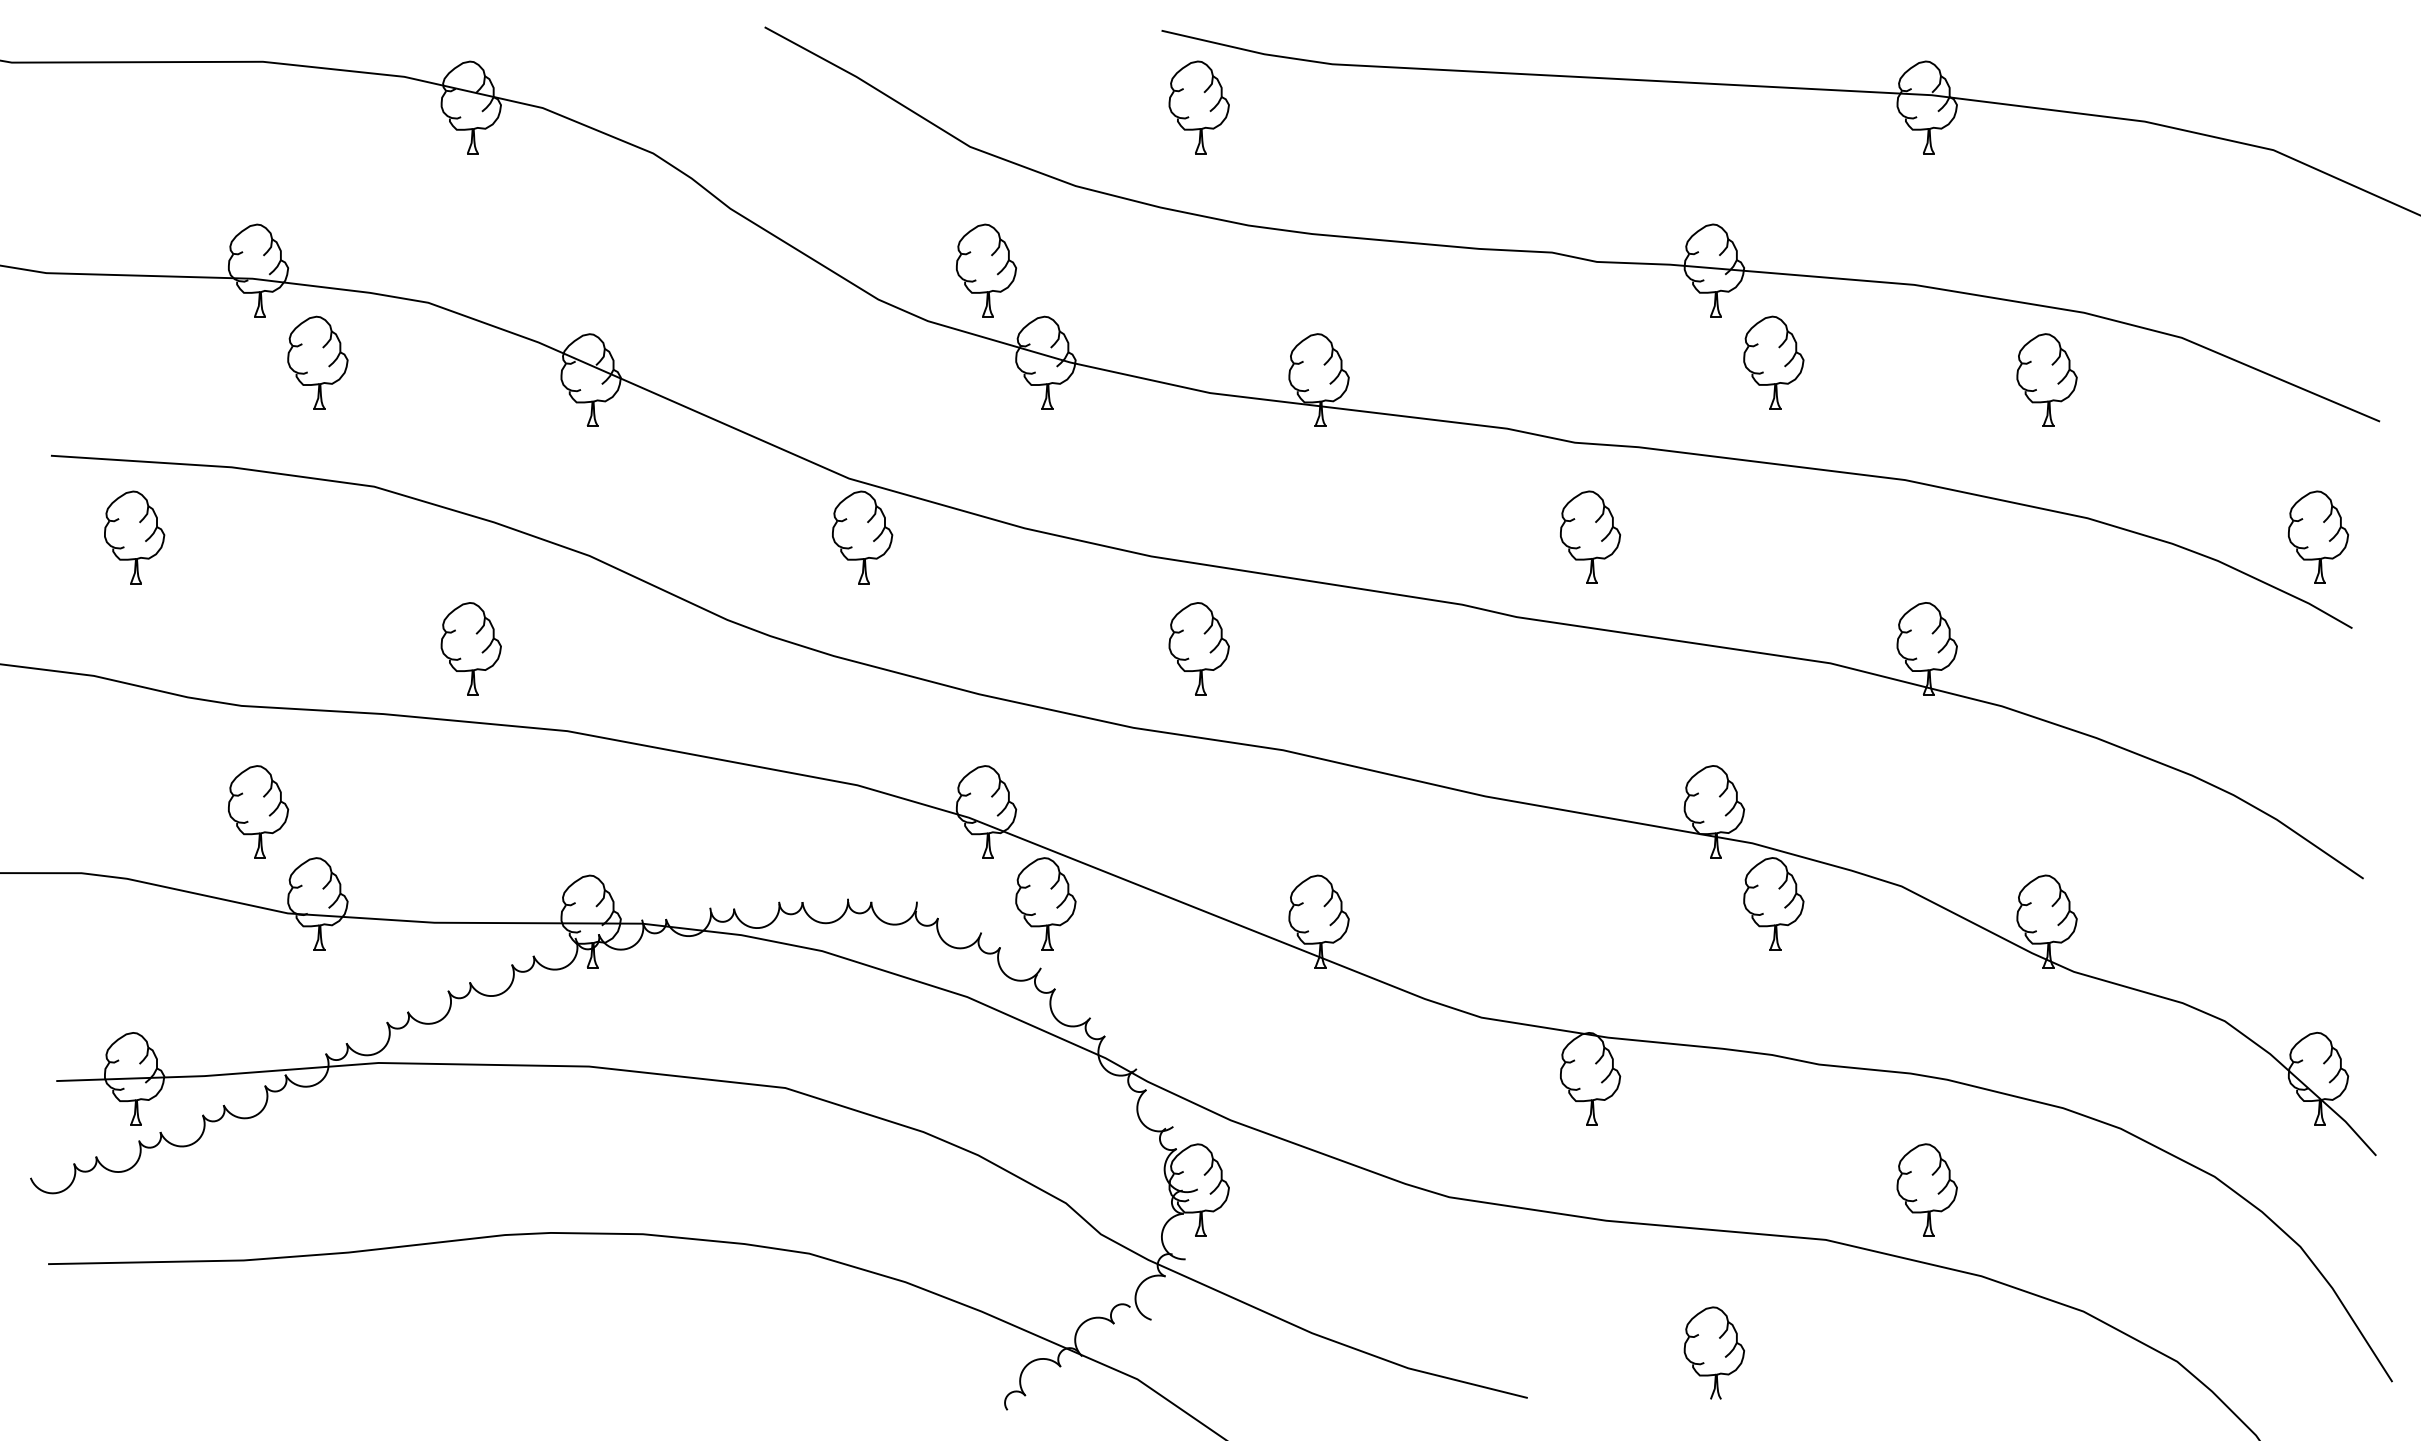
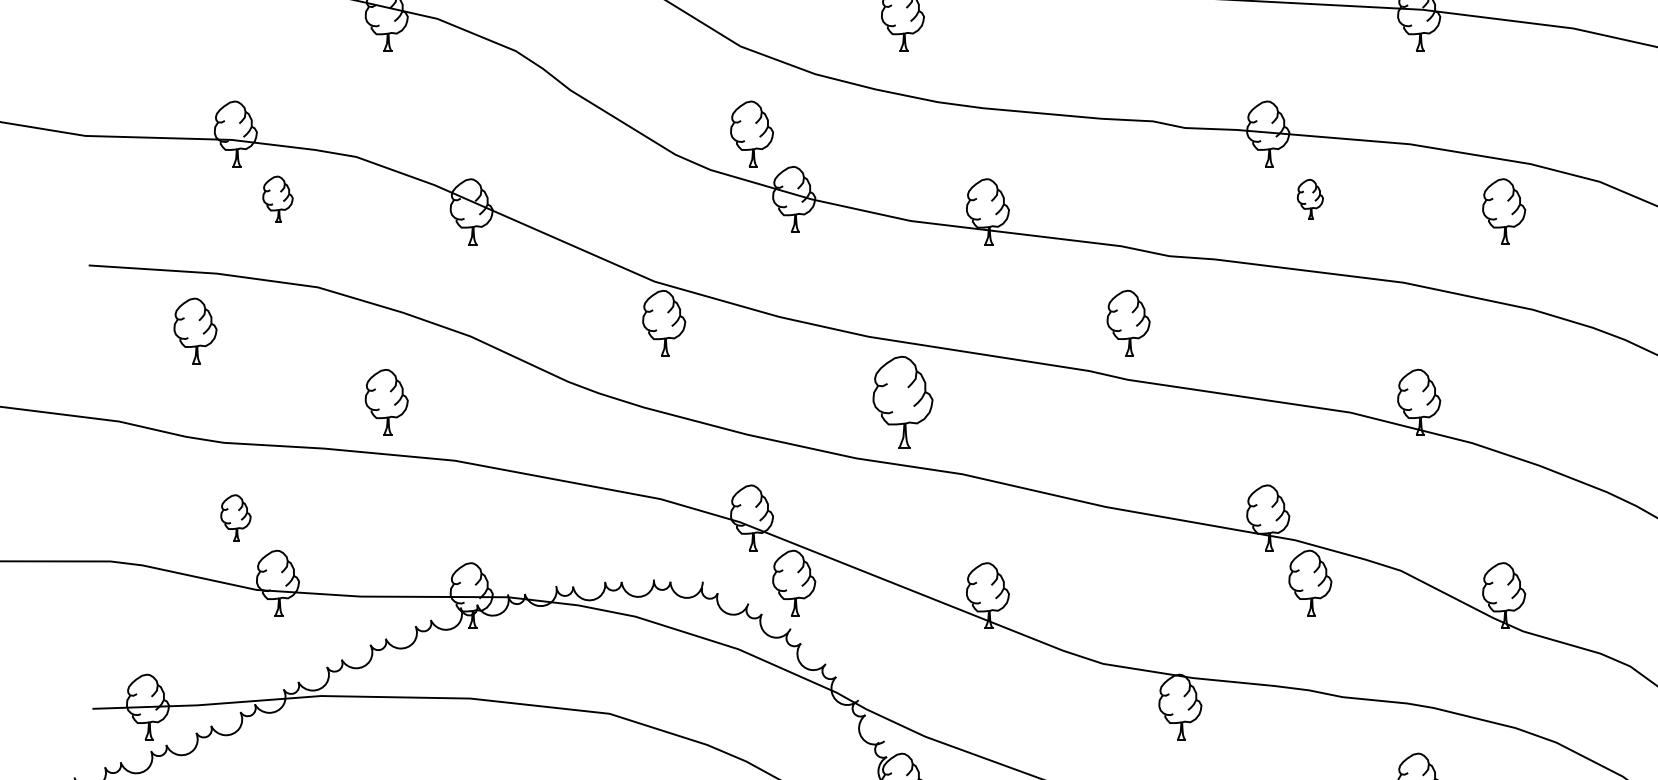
part: (317, 362) -> (277, 199), size x0.7
part: (1773, 362) -> (1310, 199), size x0.6
part: (1590, 536) -> (1128, 322), moved
part: (134, 537) -> (195, 331), moved
part: (1198, 648) -> (902, 402), size x1.4
part: (258, 811) -> (235, 517), size x0.7

